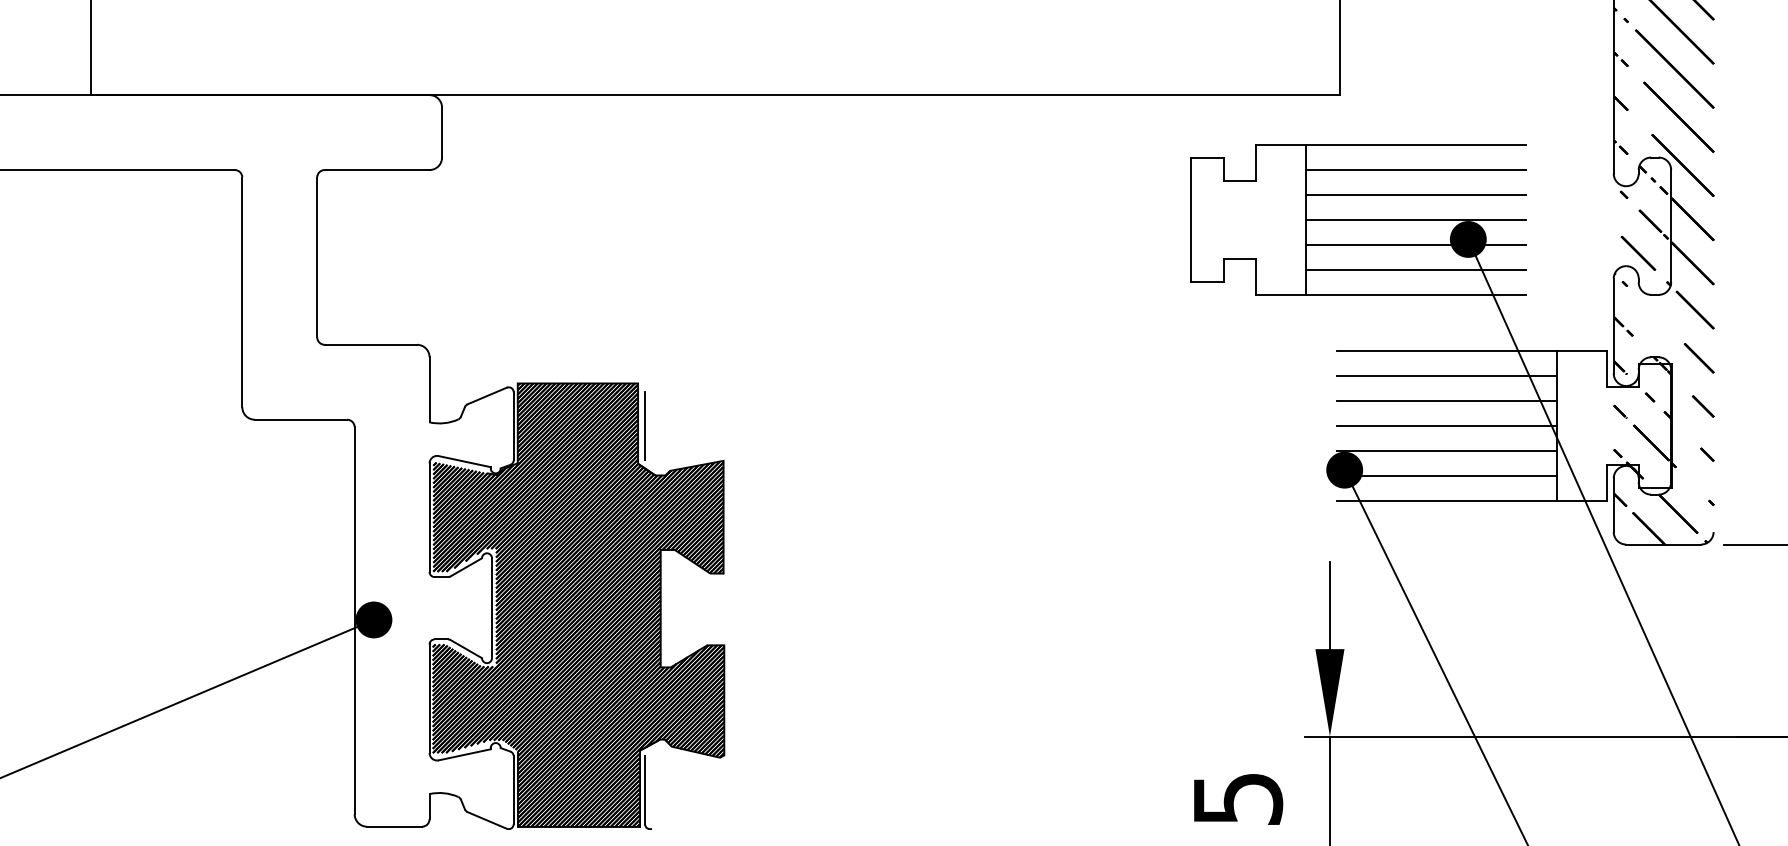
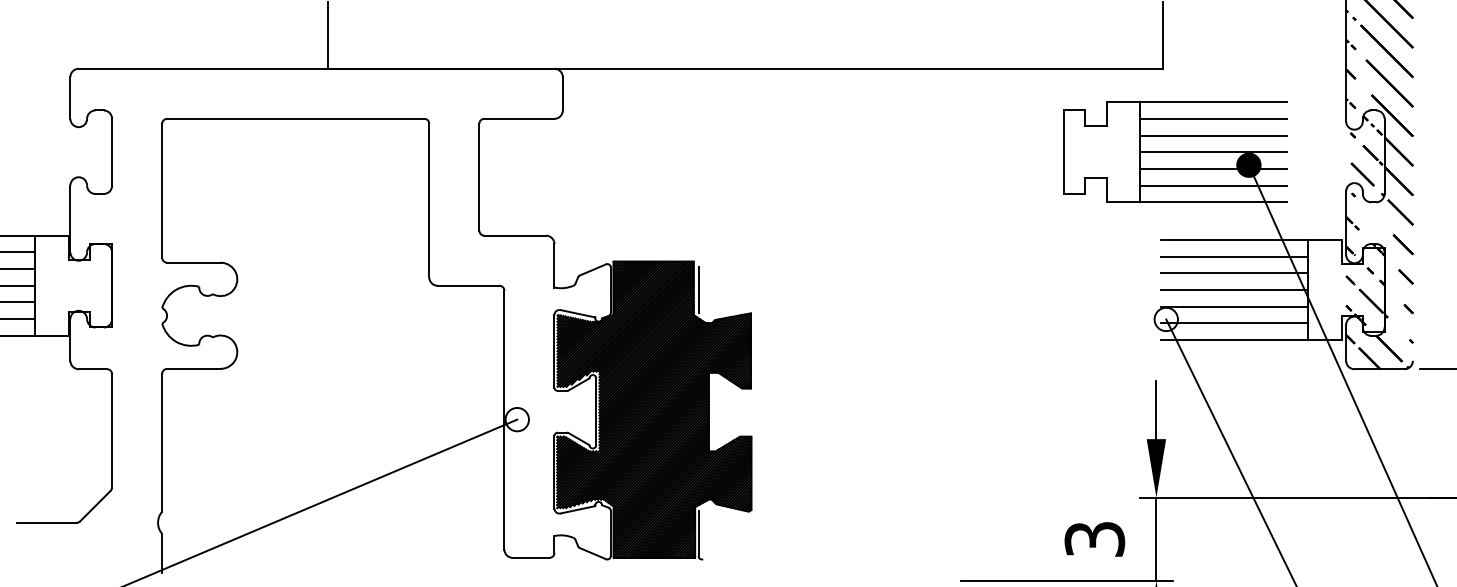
fill: (1343, 470) -> (1165, 319), removed
fill: (372, 619) -> (516, 419), removed
text: (1237, 799) -> (1094, 539), 5 -> 3

